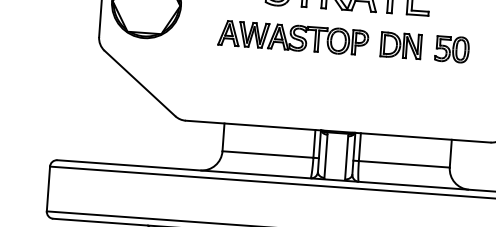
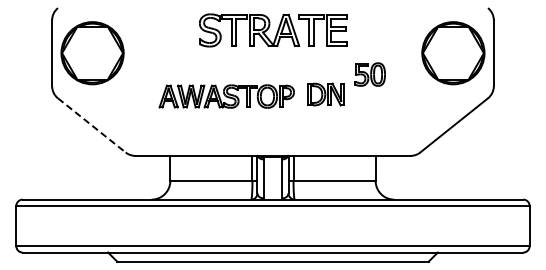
part: (293, 37) -> (226, 96), moved
part: (400, 45) -> (325, 94), moved
line: (140, 83) -> (92, 125), solid -> dashed

